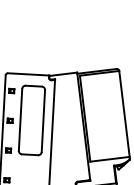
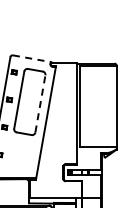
line: (29, 74) -> (32, 58), solid -> dashed
line: (43, 120) -> (40, 103), solid -> dashed

